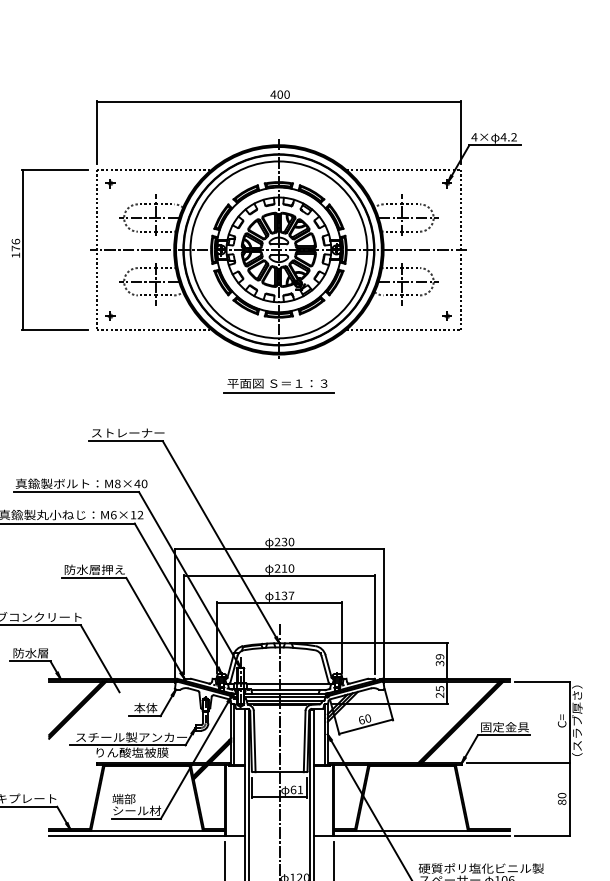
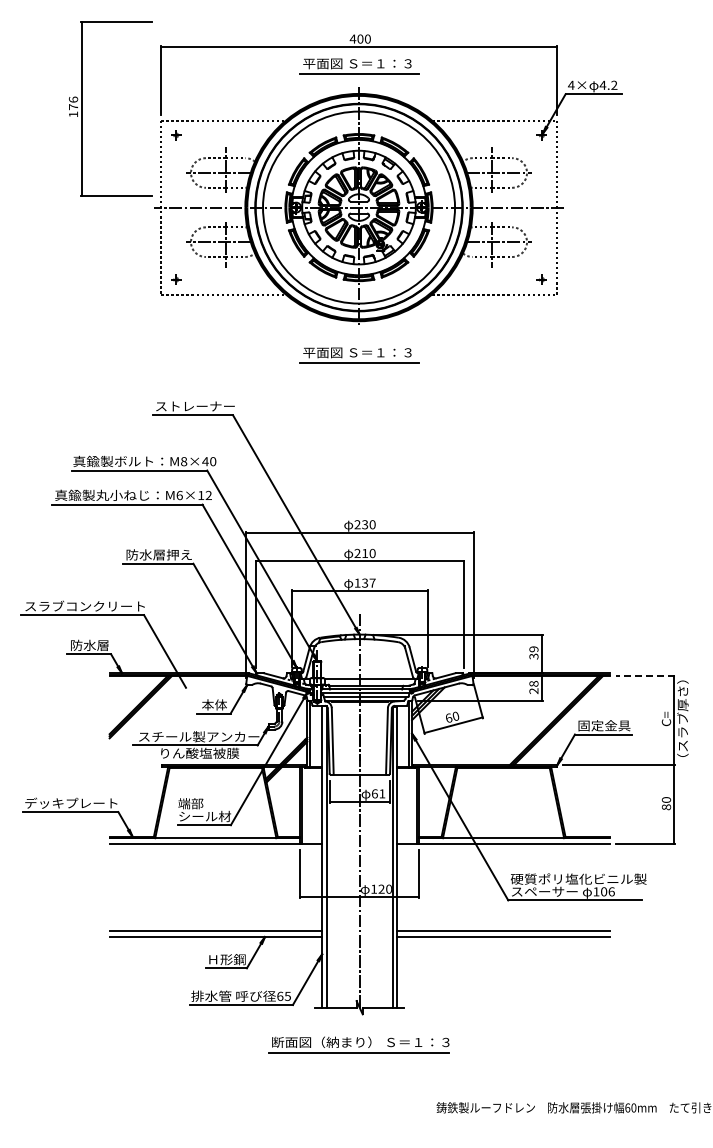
part: (279, 119) -> (359, 66), added
part: (24, 249) -> (82, 108), moved
line: (542, 681) -> (645, 676), solid -> dashed
text: (439, 688) -> (533, 683), 25 -> 28

